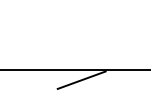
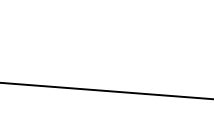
line: (82, 79) -> (110, 104), removed

